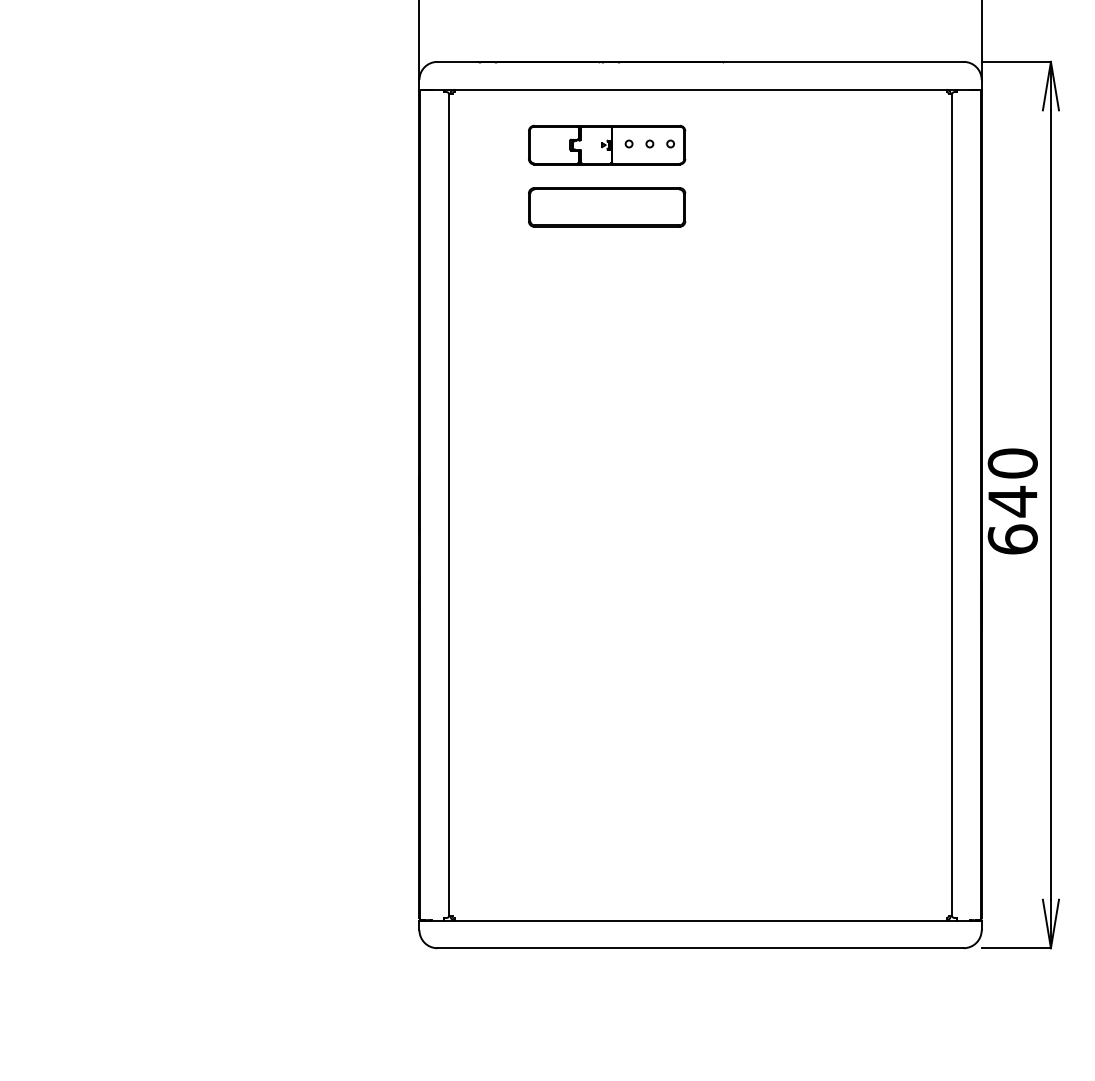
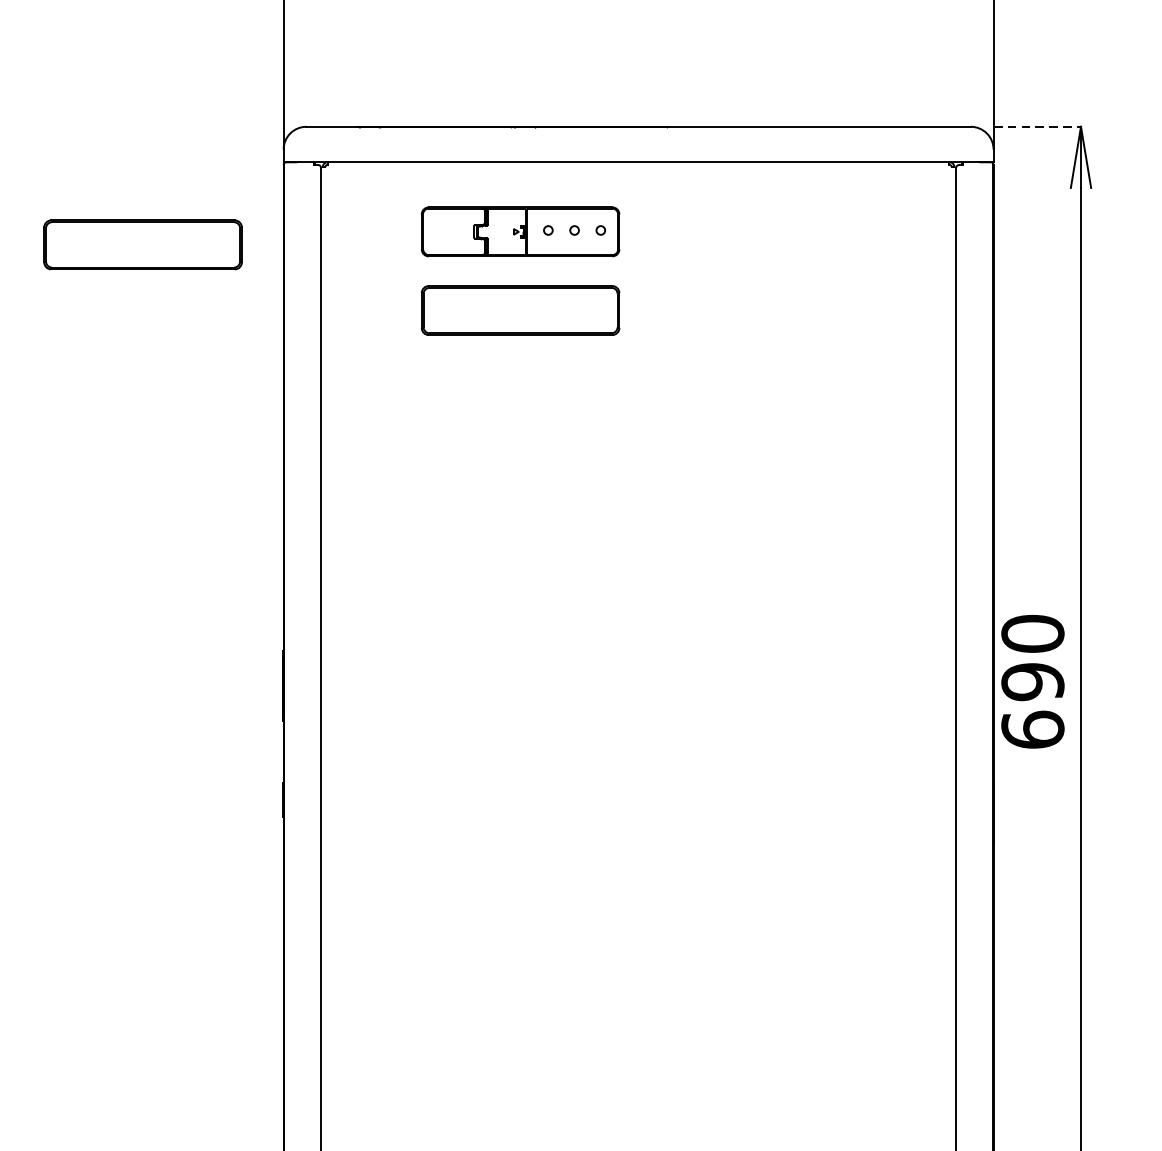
line: (1016, 61) -> (1037, 126), solid -> dashed
part: (308, 155) -> (143, 244), added
text: (1012, 501) -> (1032, 681), 640 -> 690

